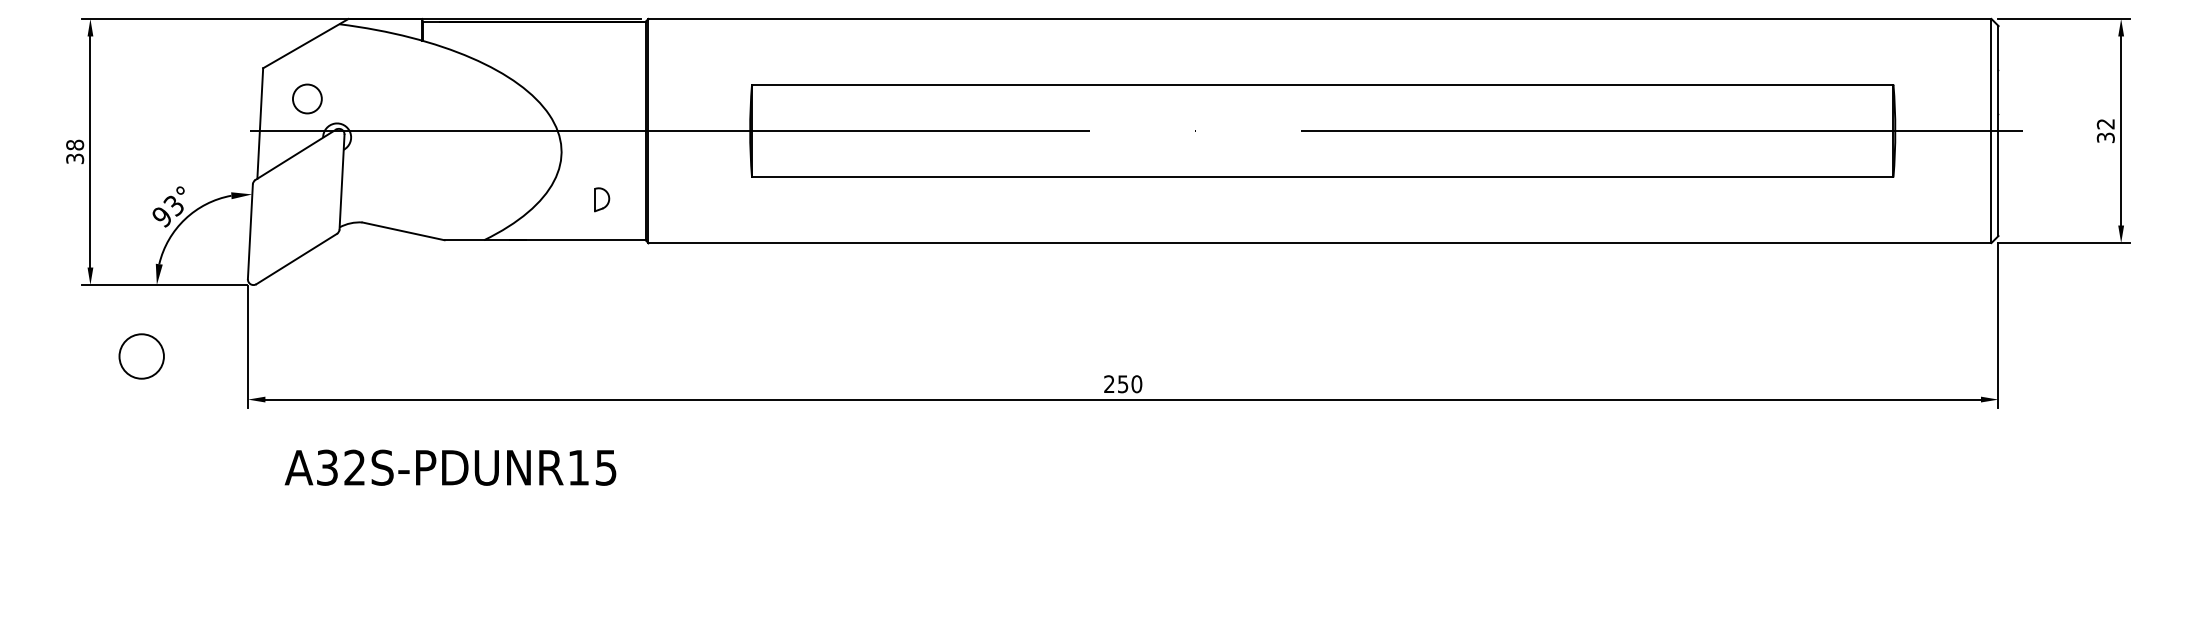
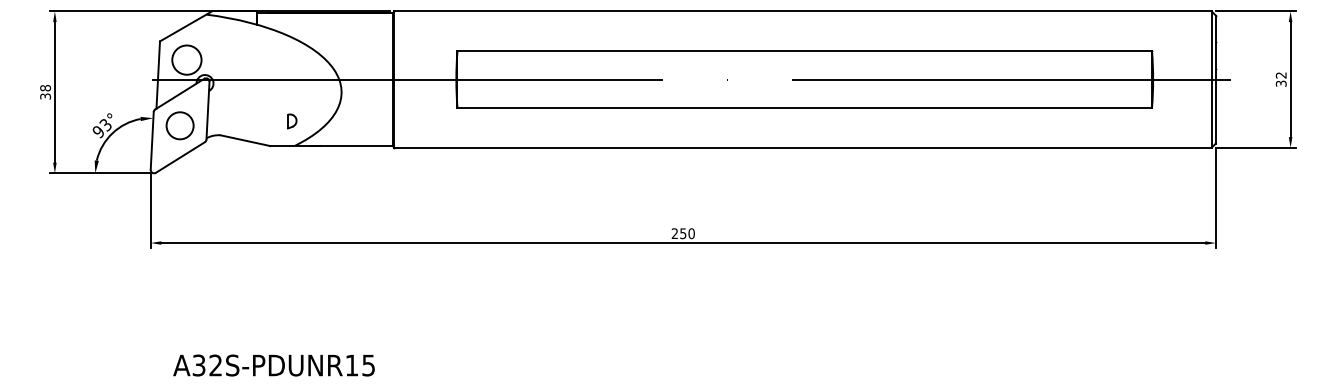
circle: (306, 97) -> (186, 59), size x1.67
part: (602, 199) -> (292, 121), moved
circle: (140, 355) -> (179, 125), moved
text: (449, 467) -> (273, 365), moved

